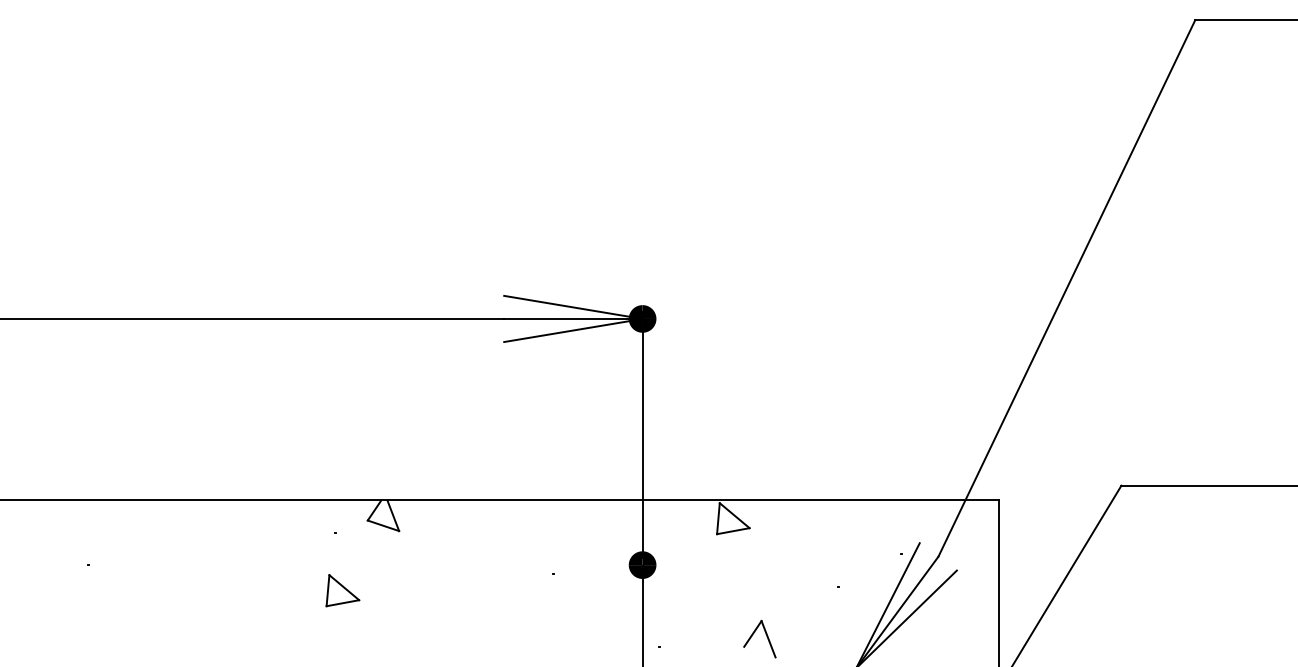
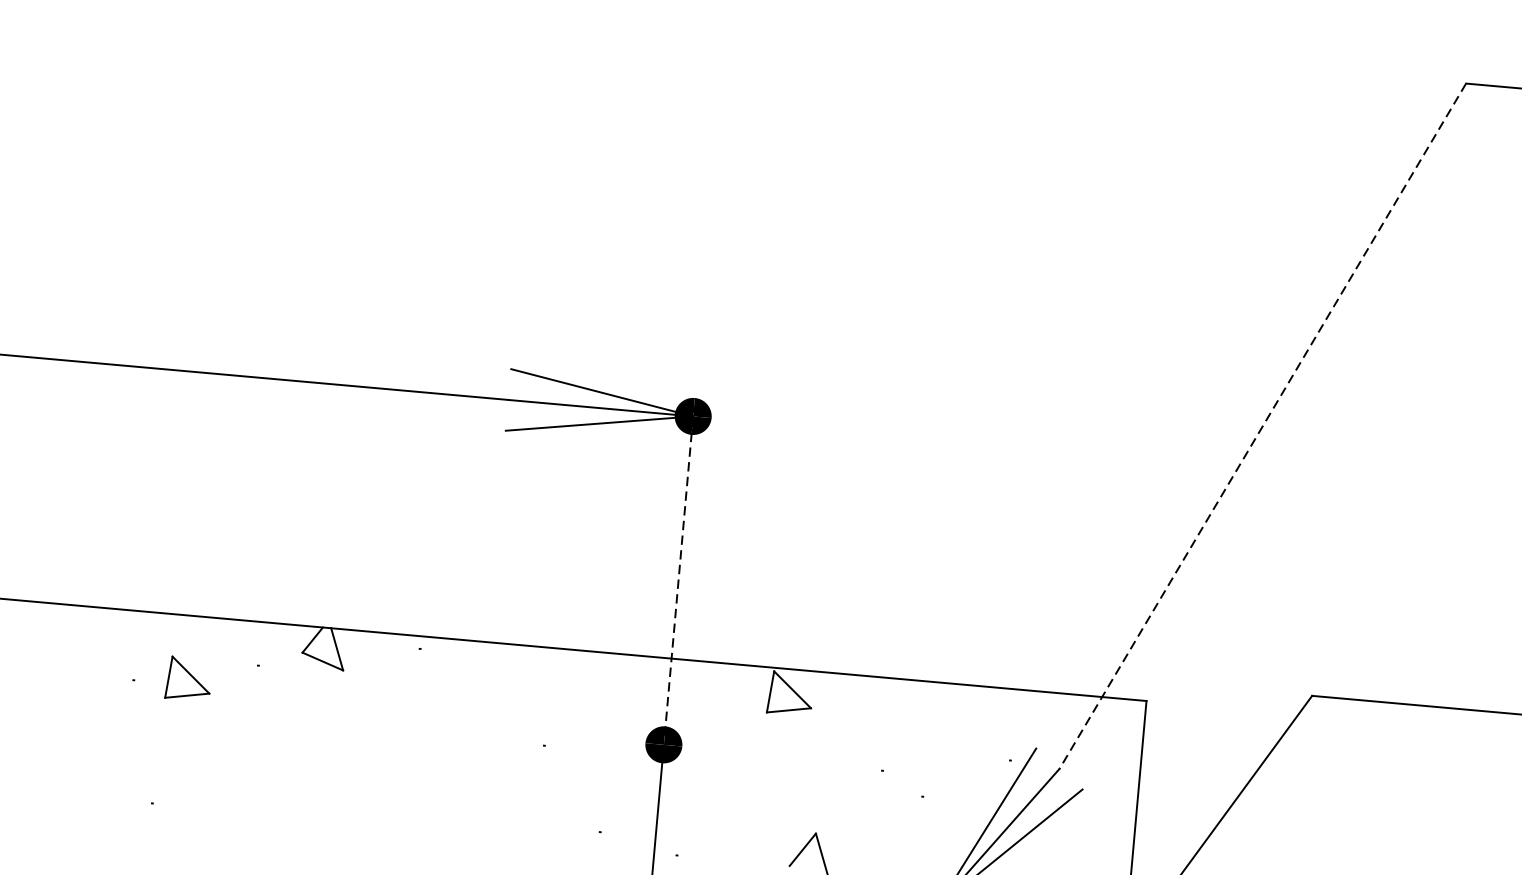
line: (1066, 288) -> (1262, 426), solid -> dashed
line: (642, 434) -> (679, 570), solid -> dashed
part: (342, 590) -> (188, 678), moved

